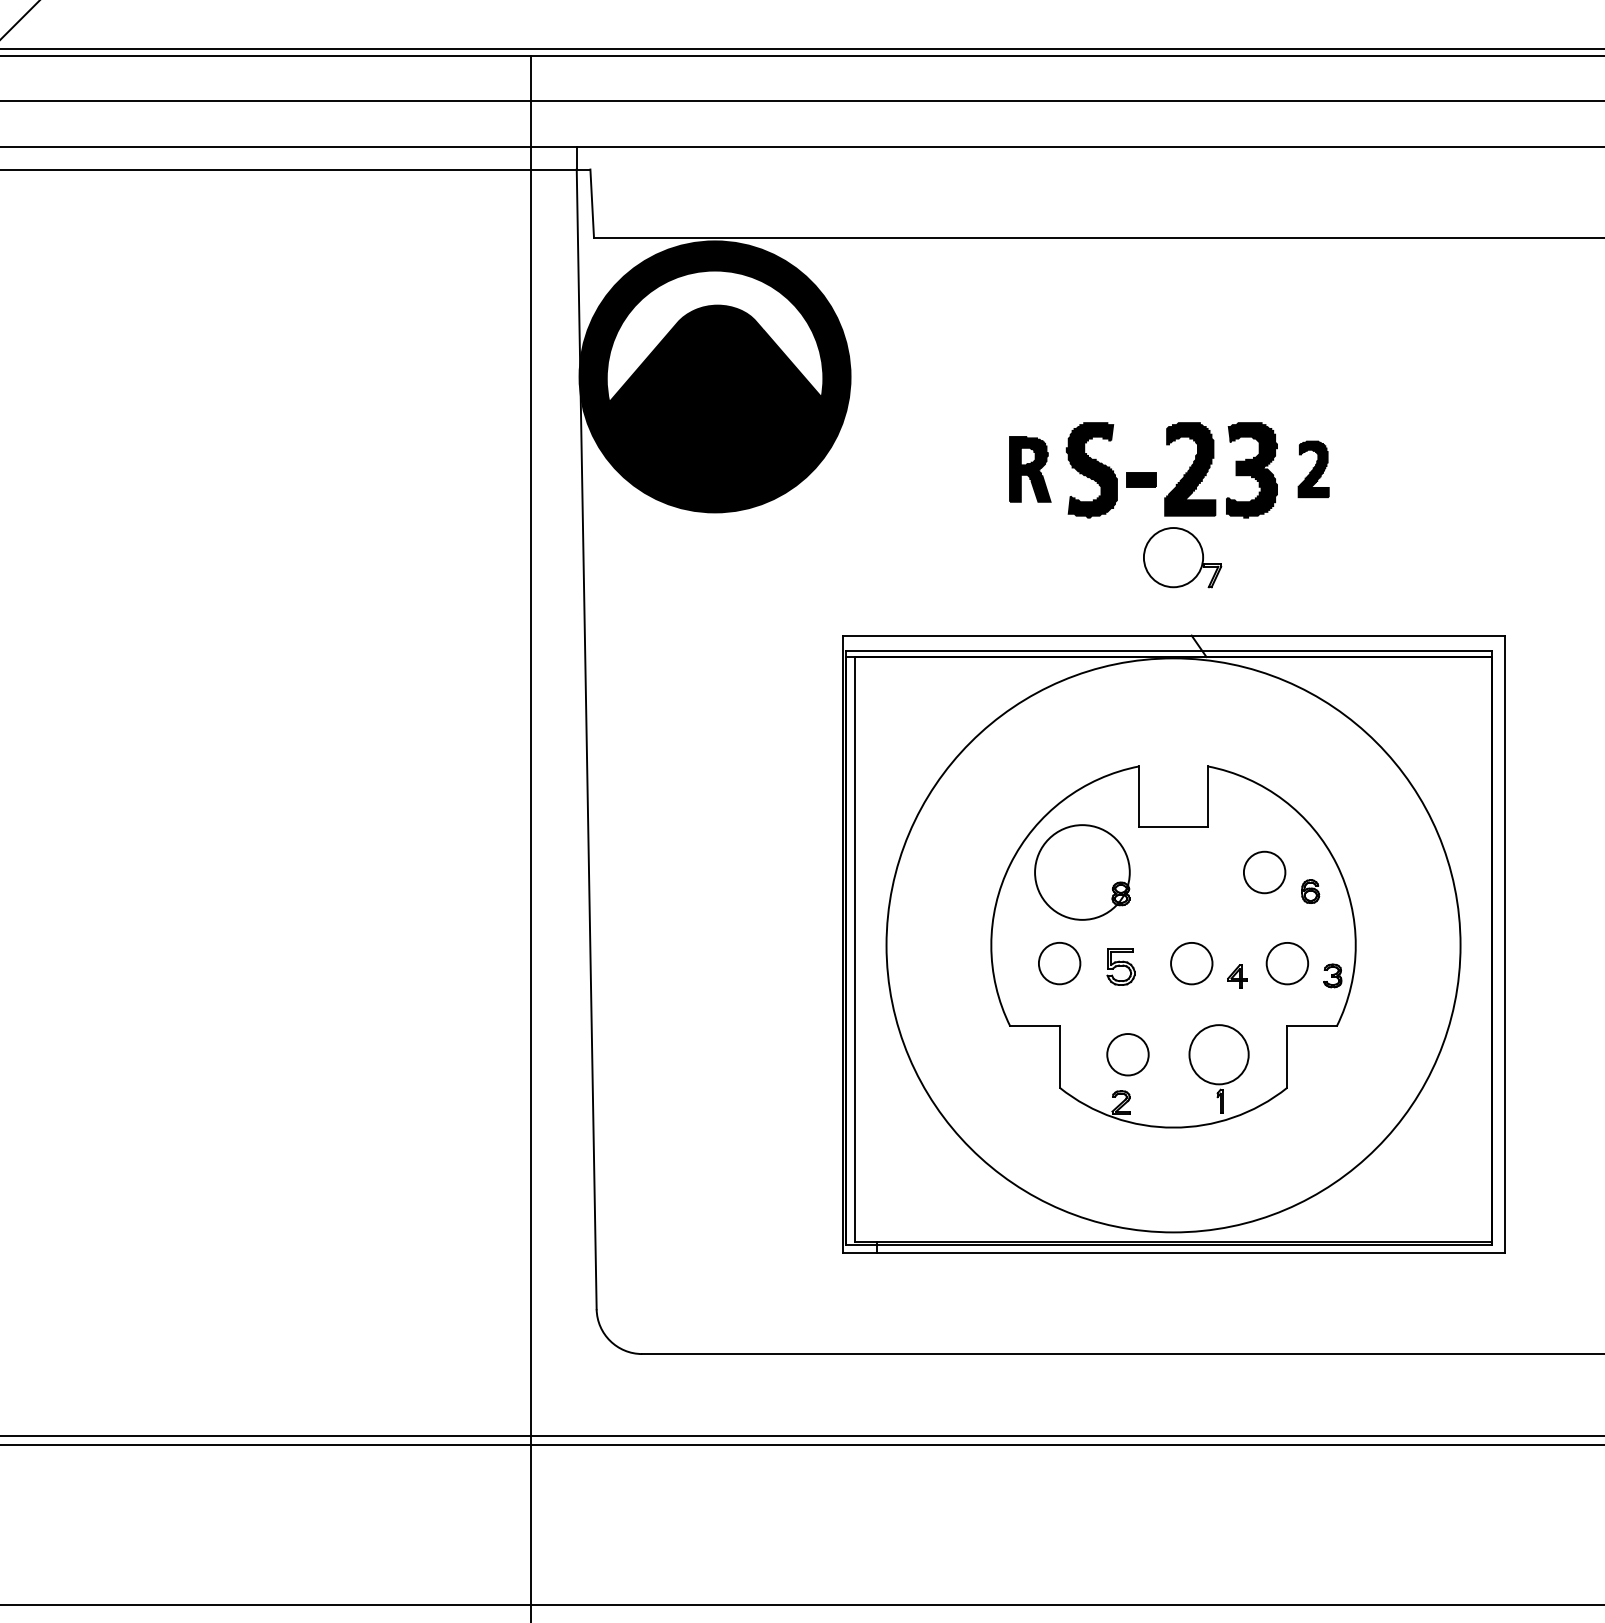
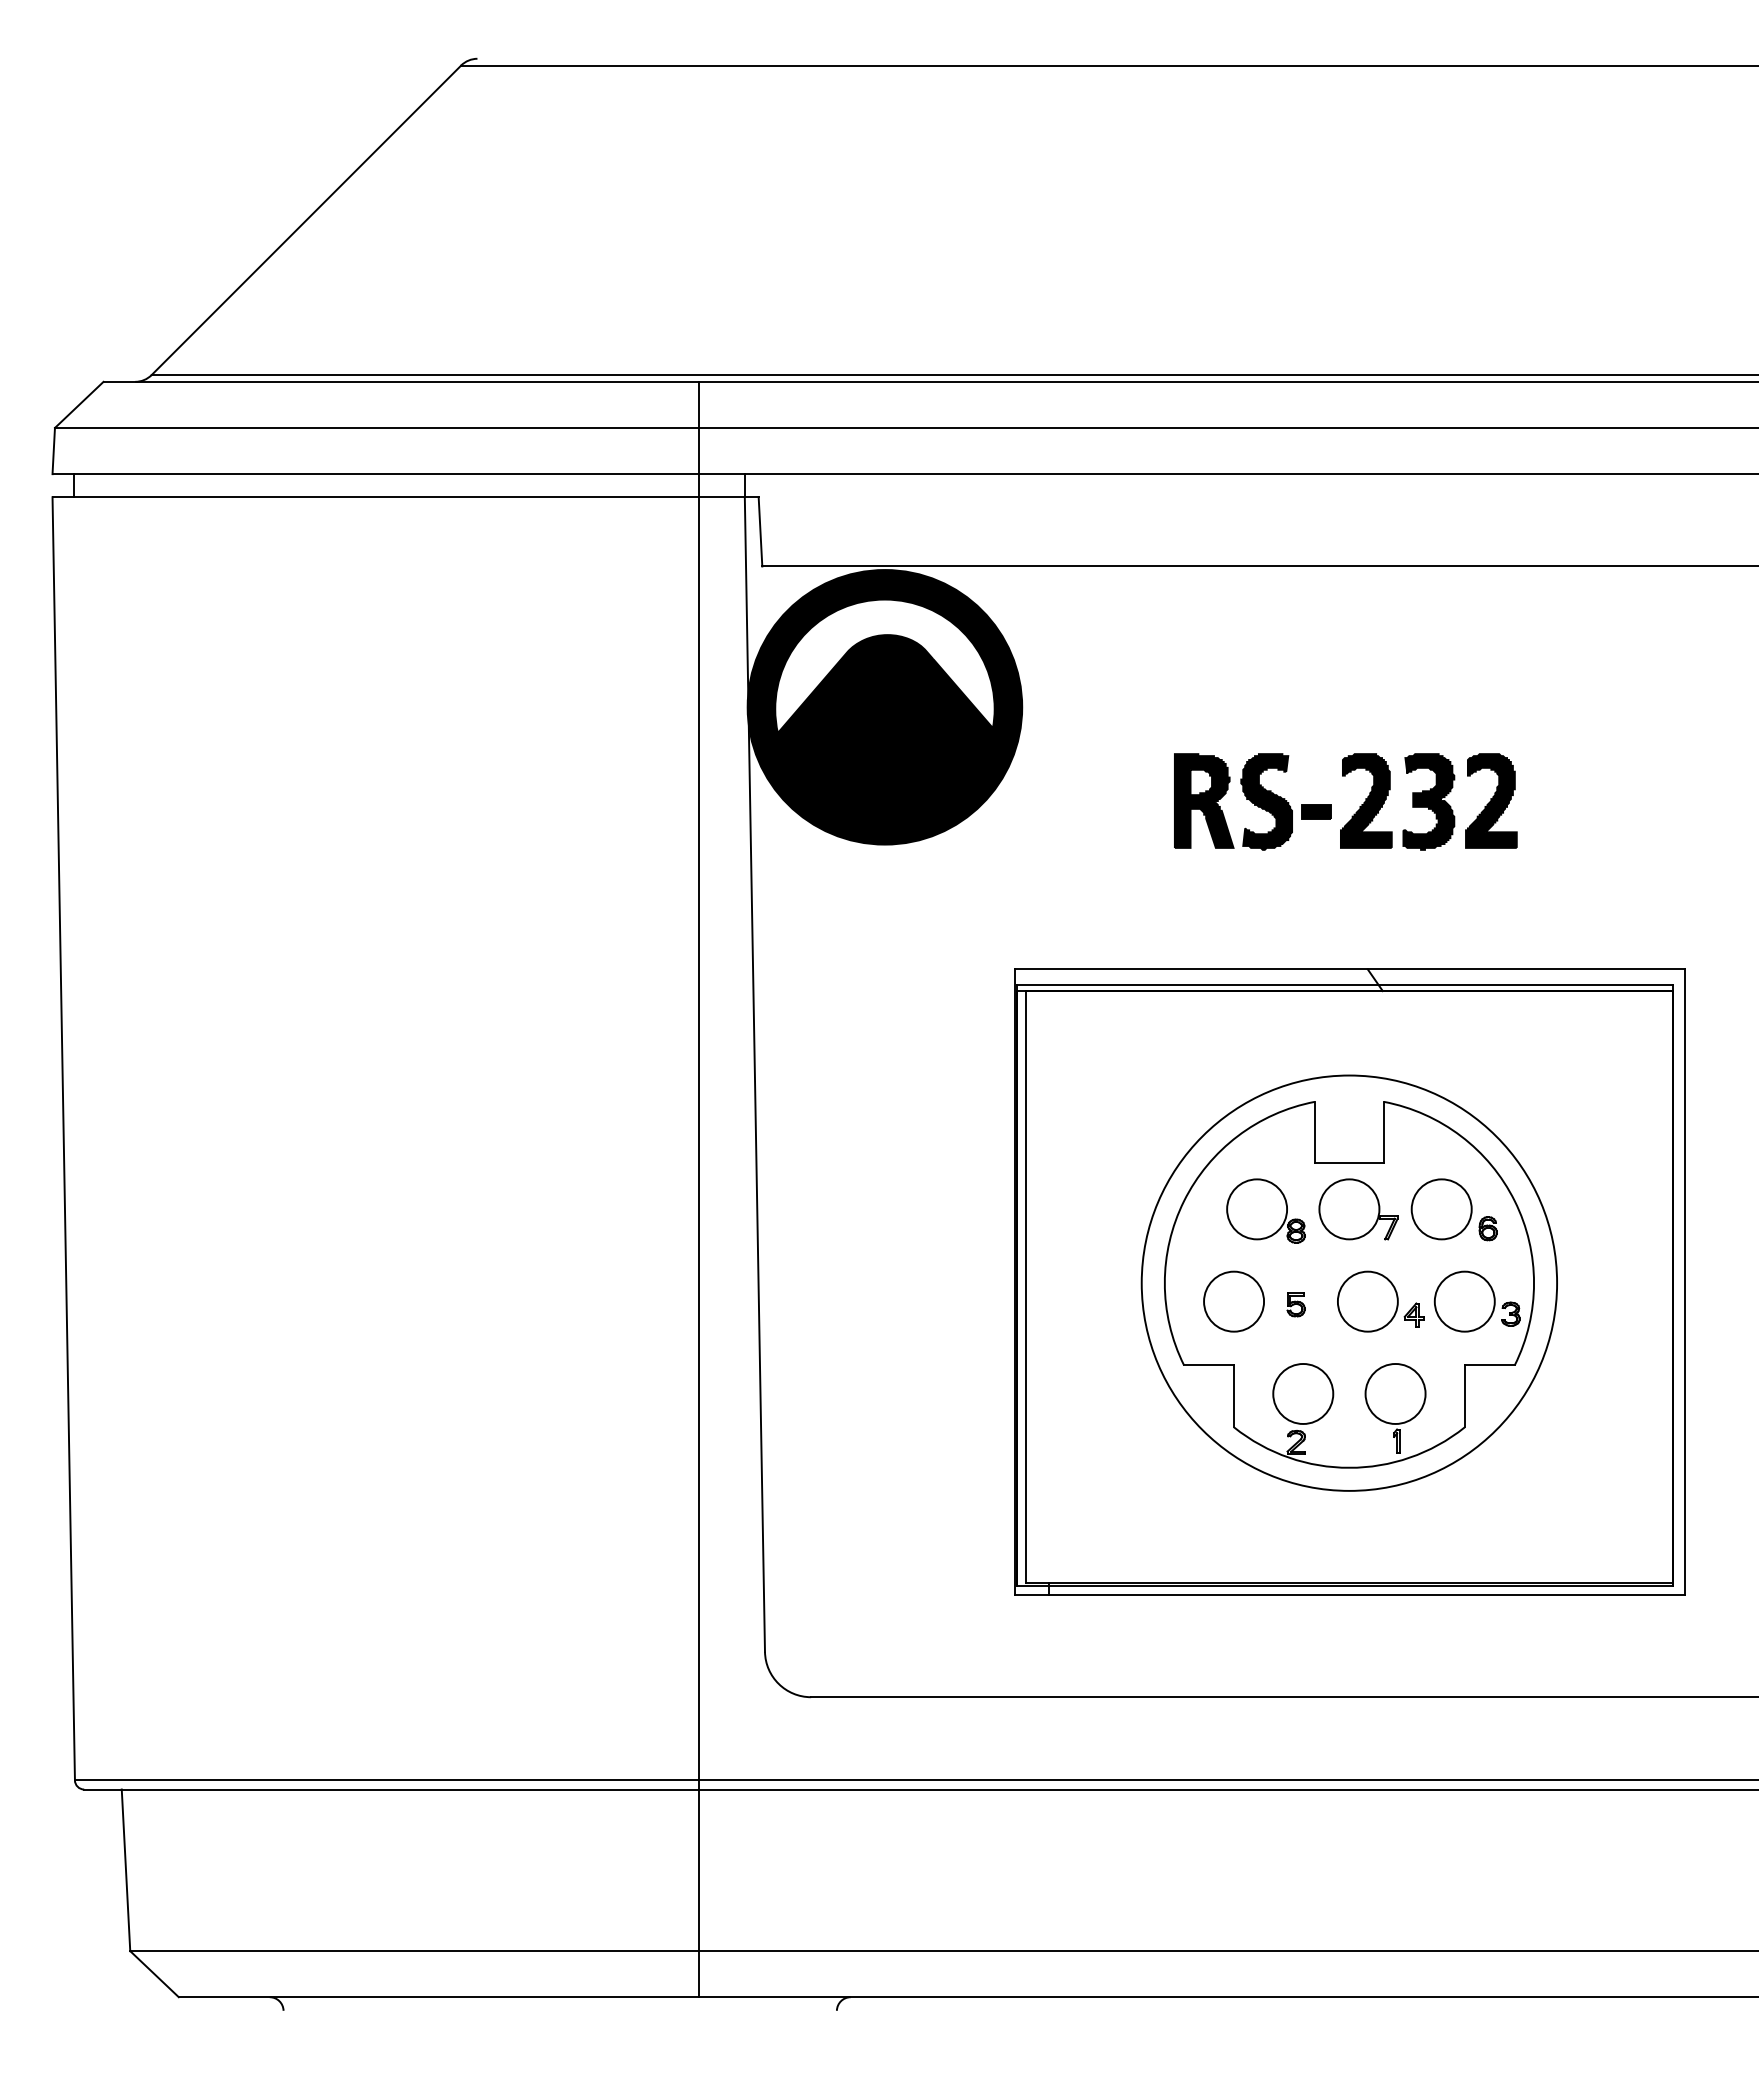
part: (1030, 468) -> (1204, 800), size x1.43
part: (1313, 468) -> (1491, 800), size x1.67
part: (1182, 557) -> (1358, 1209), moved
circle: (1082, 872) -> (1257, 1209), size x0.62
circle: (1264, 872) -> (1441, 1209), size x1.43
circle: (1173, 944) -> (1349, 1282), size x0.71
circle: (1059, 963) -> (1233, 1301), size x1.43
circle: (1191, 963) -> (1367, 1301), size x1.43
circle: (1287, 963) -> (1464, 1301), size x1.43
part: (1120, 966) -> (1295, 1304), size x0.62
circle: (1128, 1054) -> (1303, 1393), size x1.43

